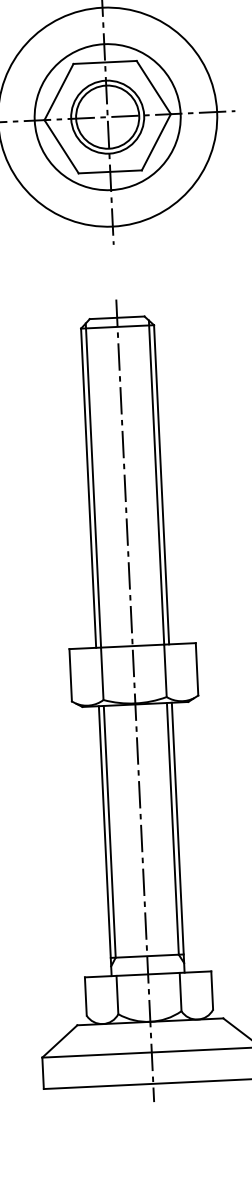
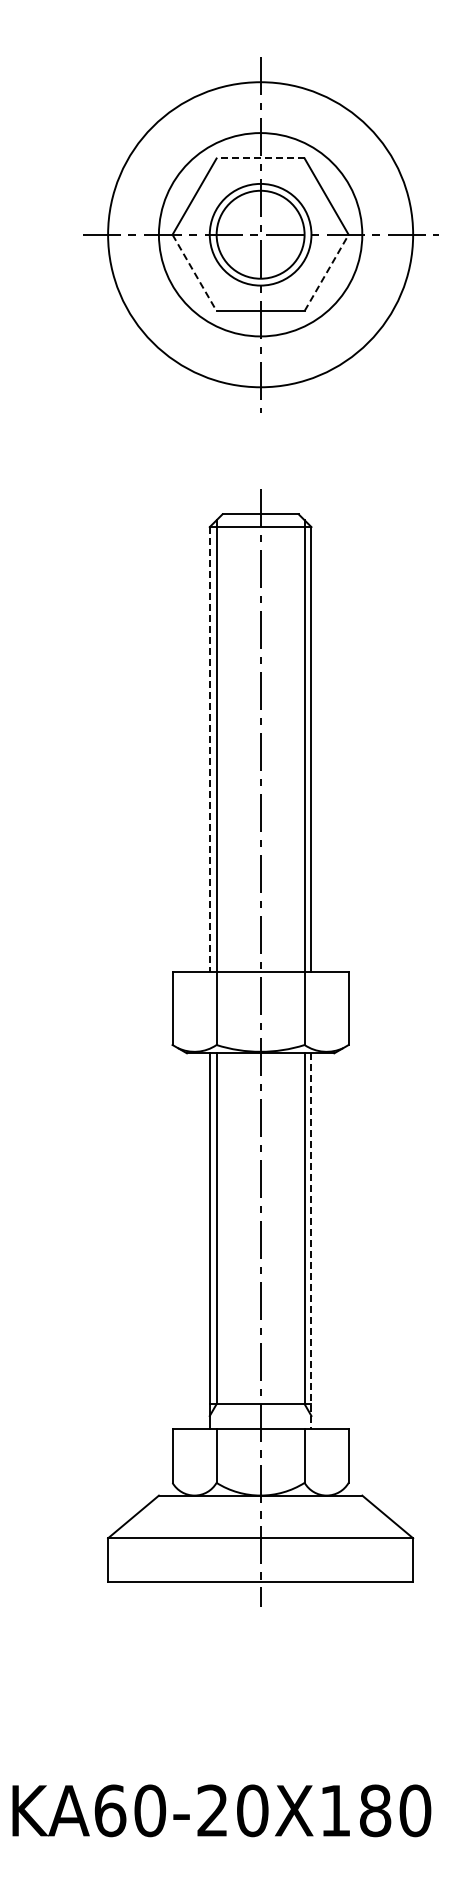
line: (105, 62) -> (260, 158), solid -> dashed
line: (156, 142) -> (326, 272), solid -> dashed
line: (61, 147) -> (194, 273), solid -> dashed
line: (88, 488) -> (209, 750), solid -> dashed
line: (178, 837) -> (311, 1241), solid -> dashed

